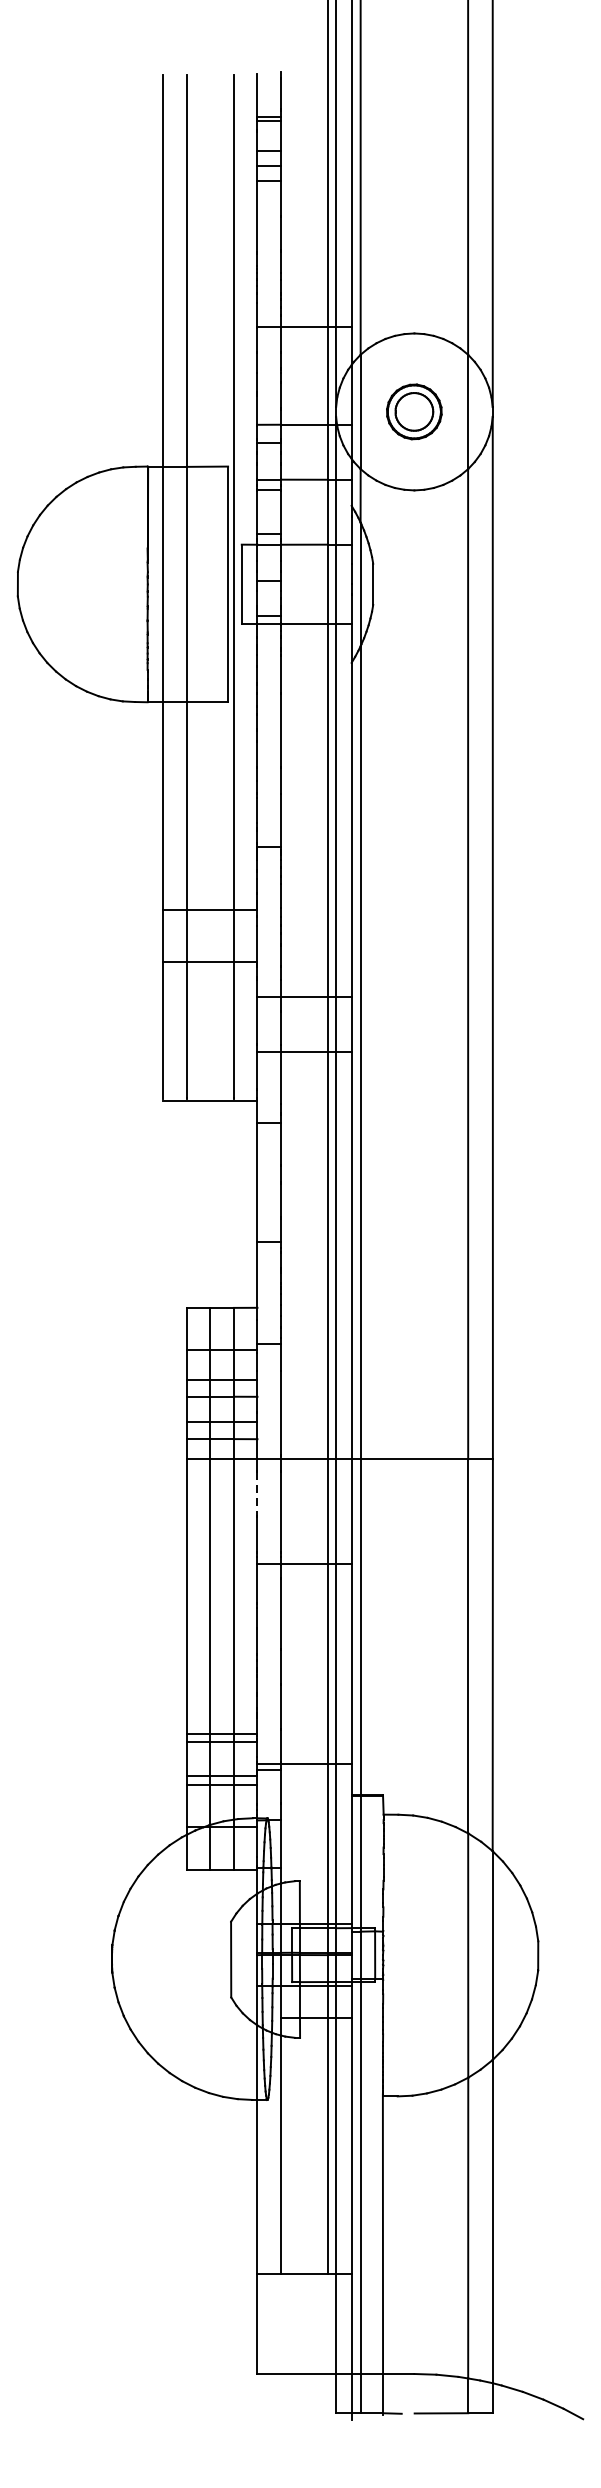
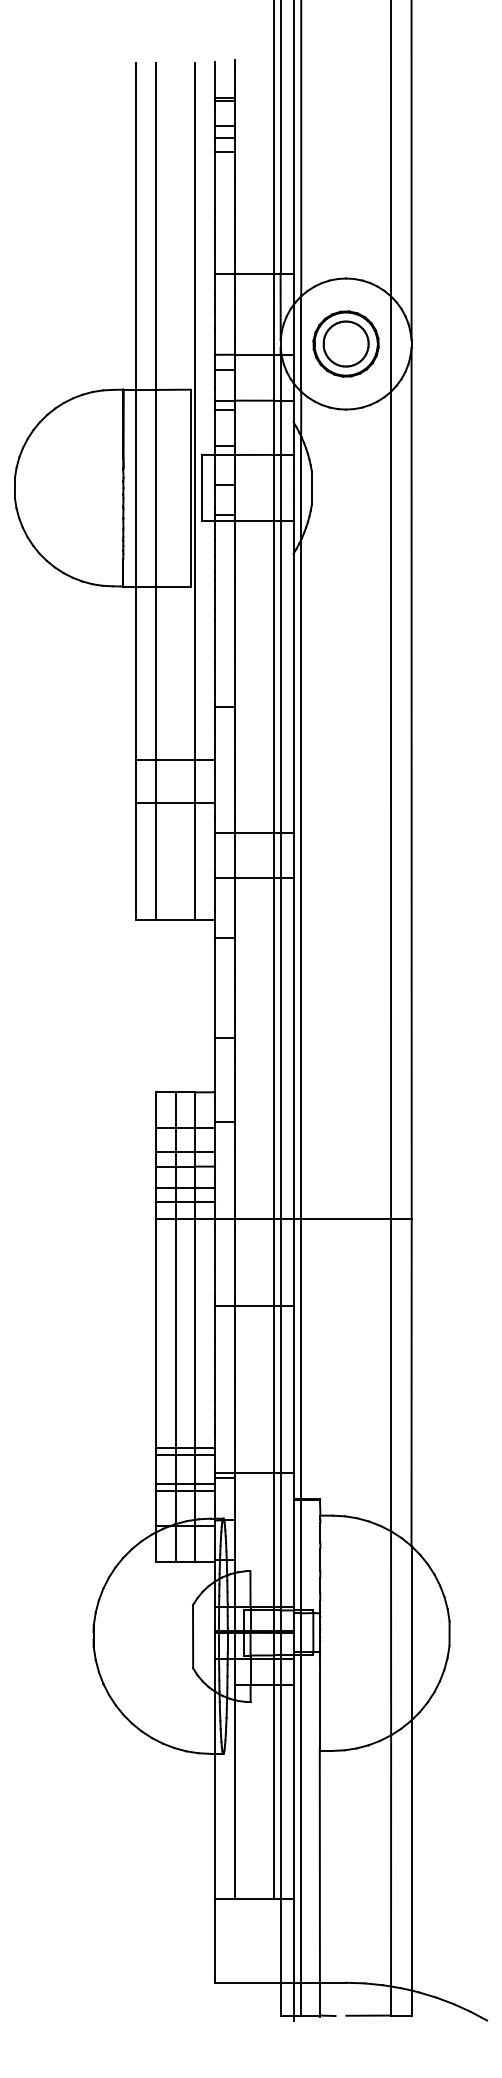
part: (413, 411) -> (345, 343), size x1.43
line: (257, 1493) -> (215, 1247), dashed -> solid

